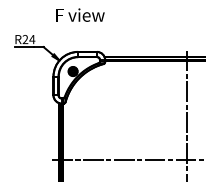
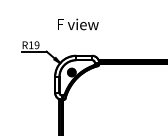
text: (28, 39) -> (33, 45), R24 -> R19

